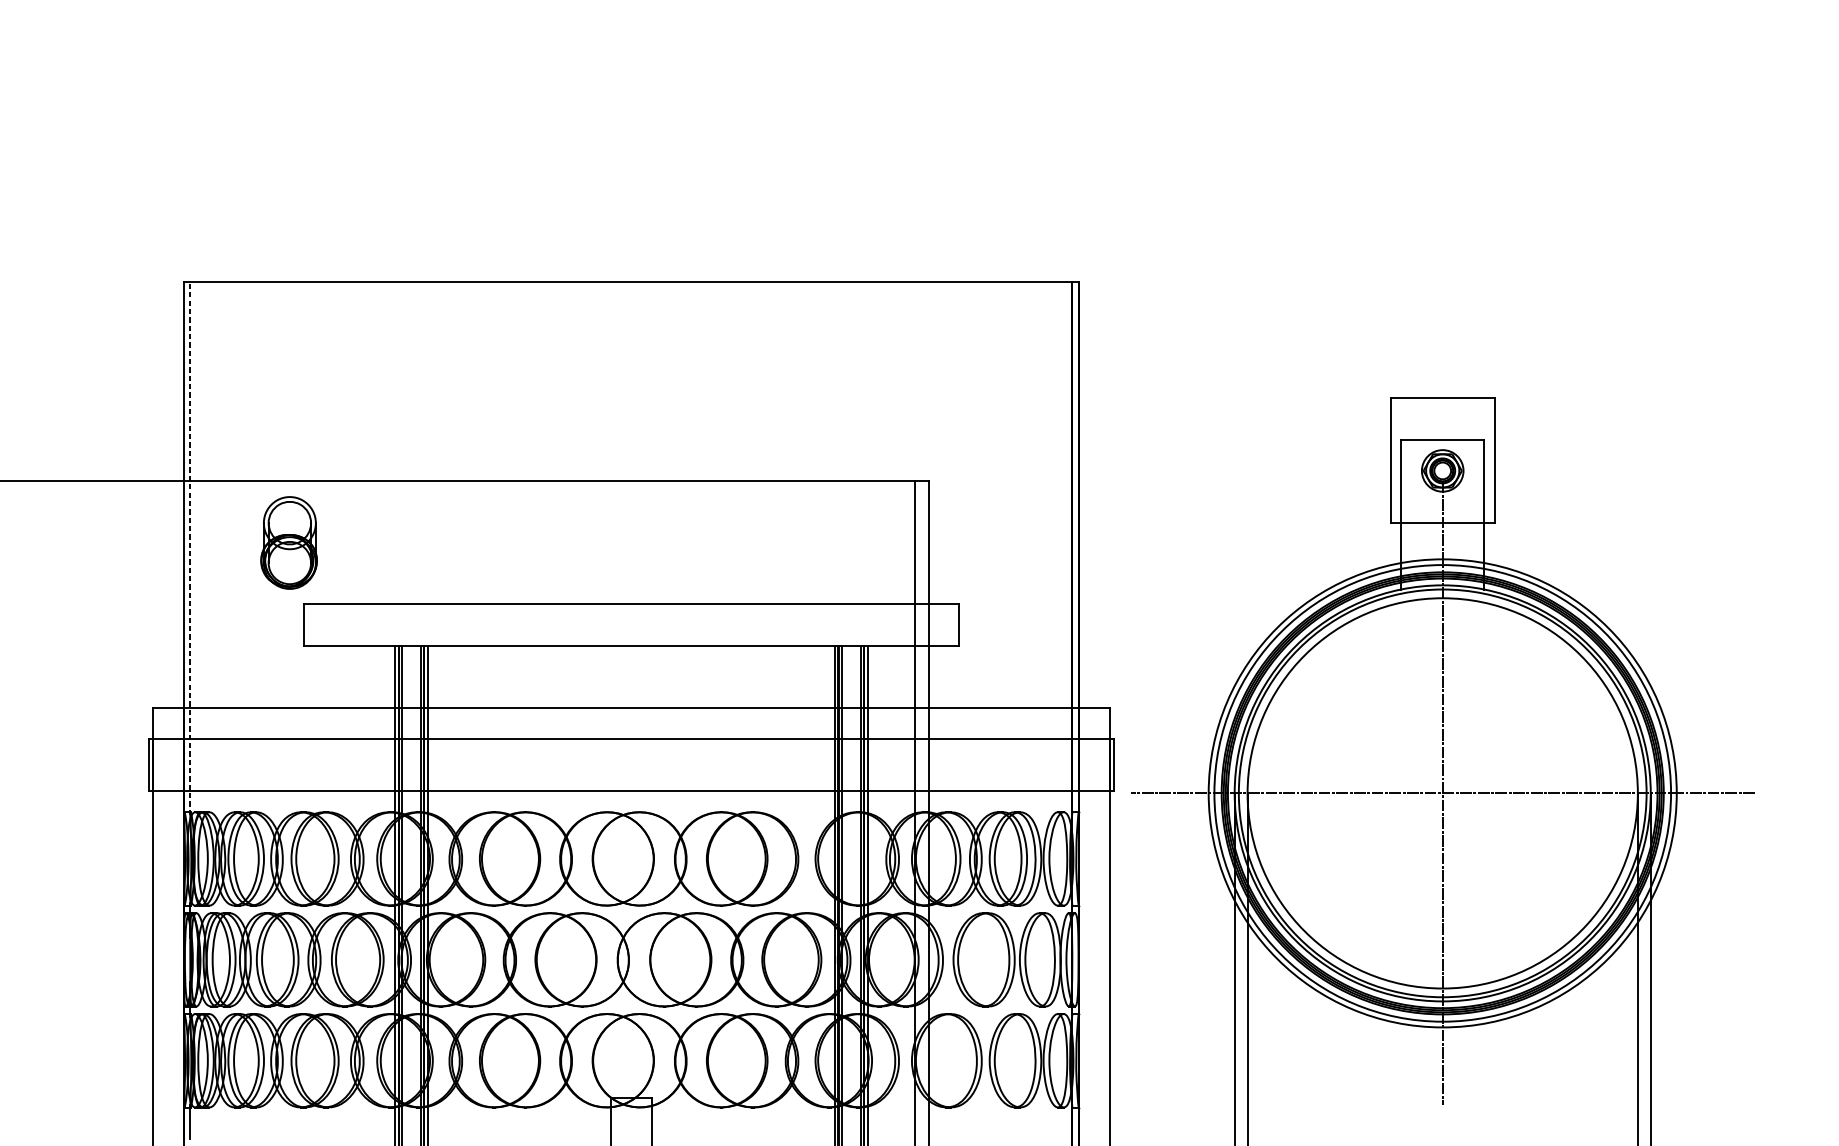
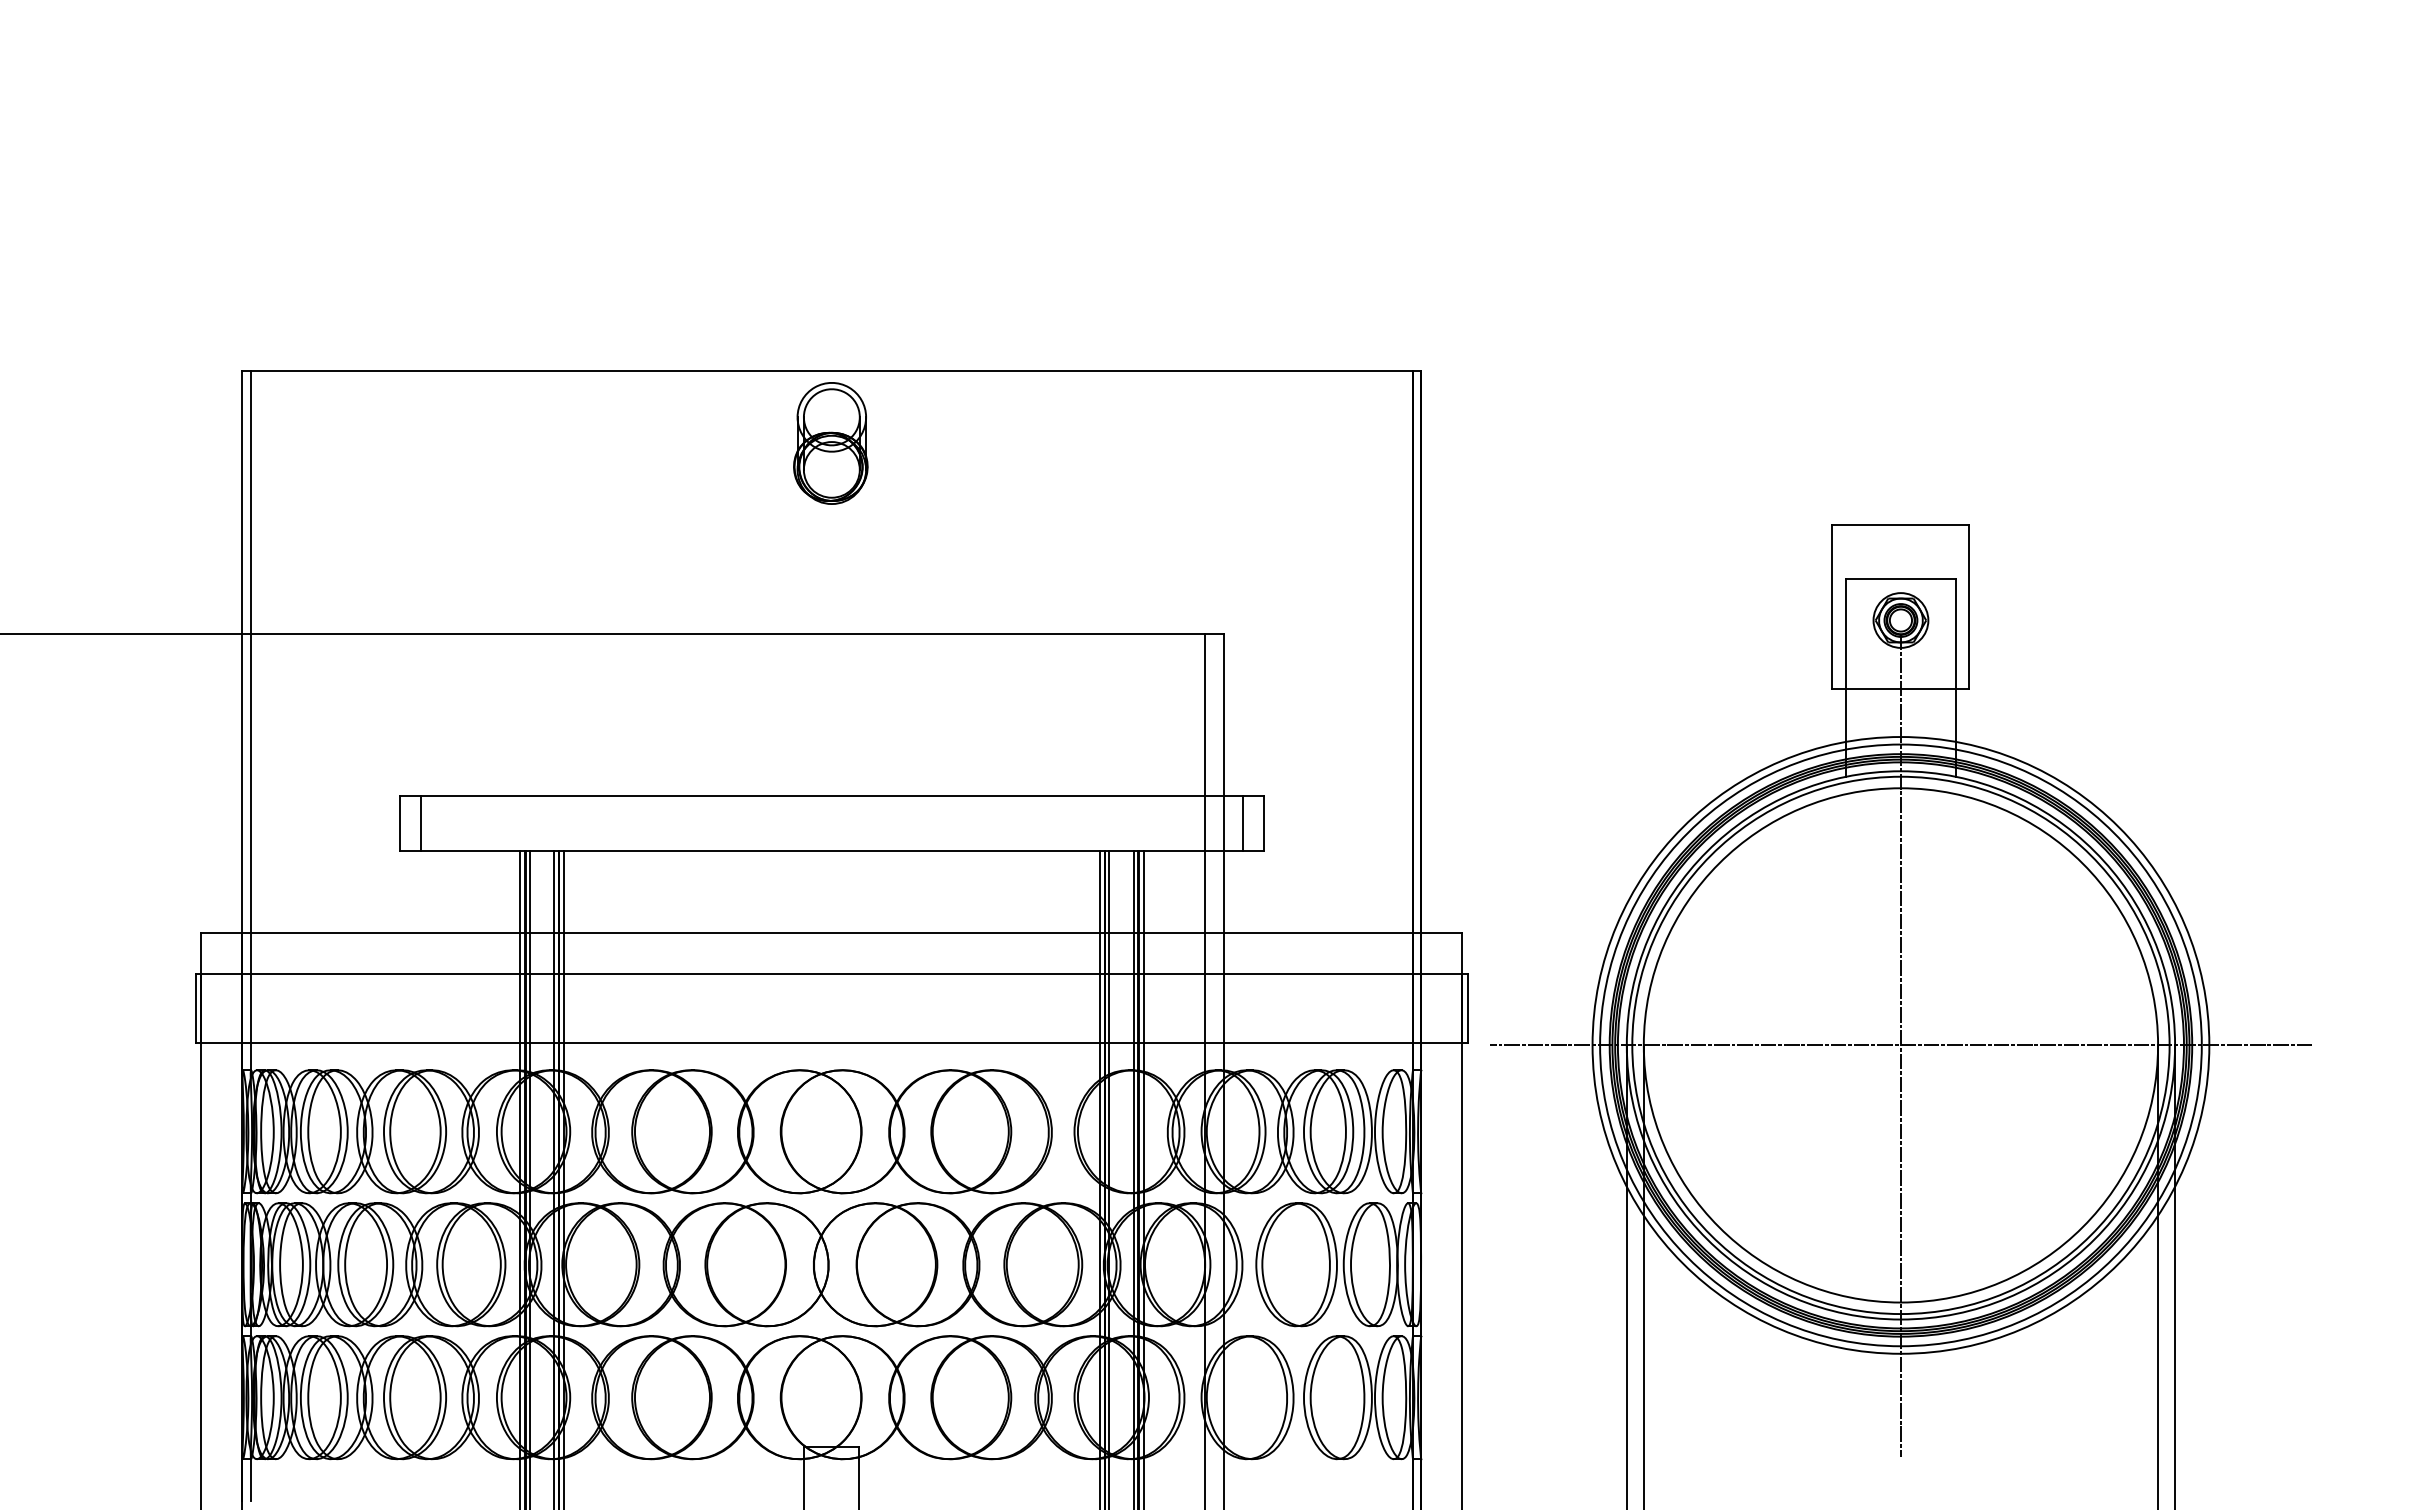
part: (288, 543) -> (830, 443), moved
line: (190, 548) -> (250, 722), dashed -> solid
line: (319, 624) -> (421, 822), added
line: (943, 624) -> (1242, 822), added

